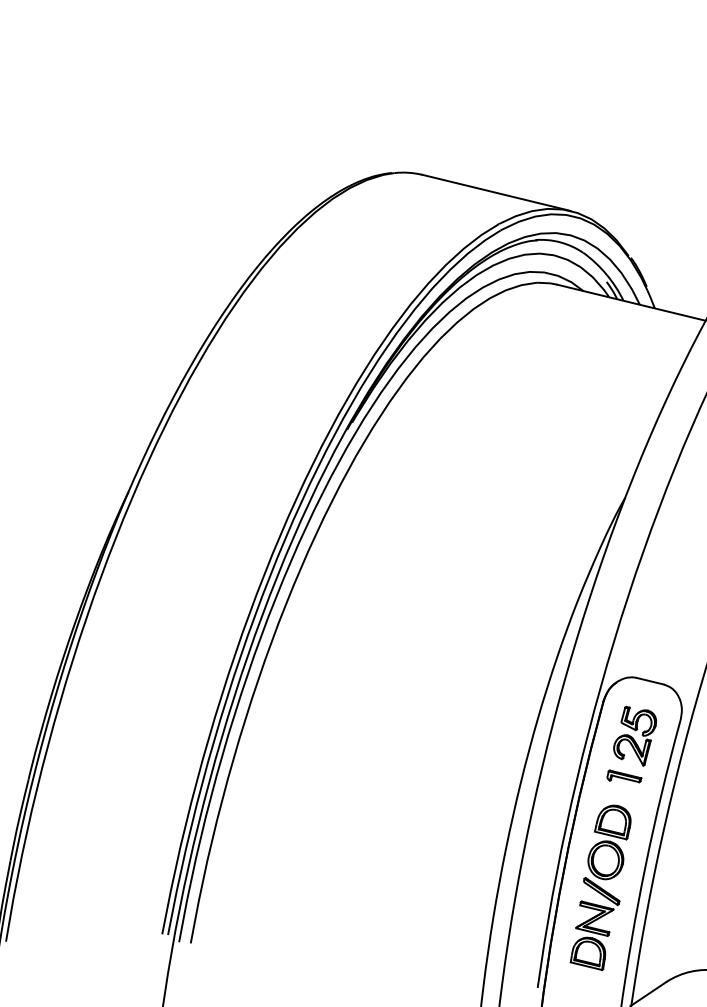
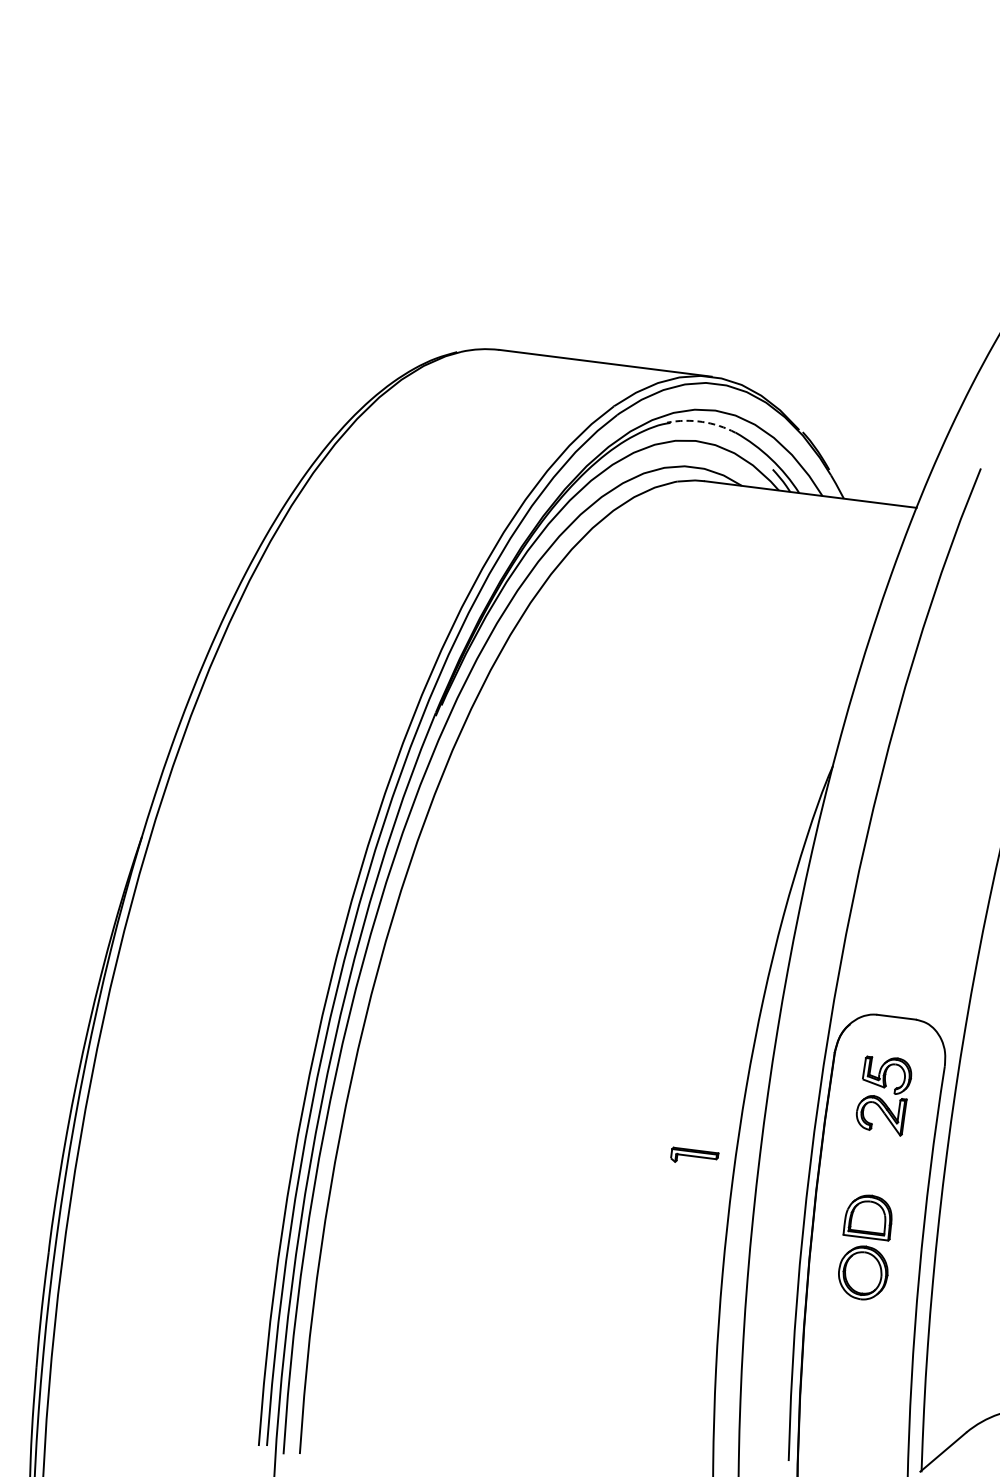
arc: (560, 242) -> (702, 421), solid -> dashed
part: (624, 777) -> (694, 1154), moved
part: (595, 923) -> (859, 1362), removed

